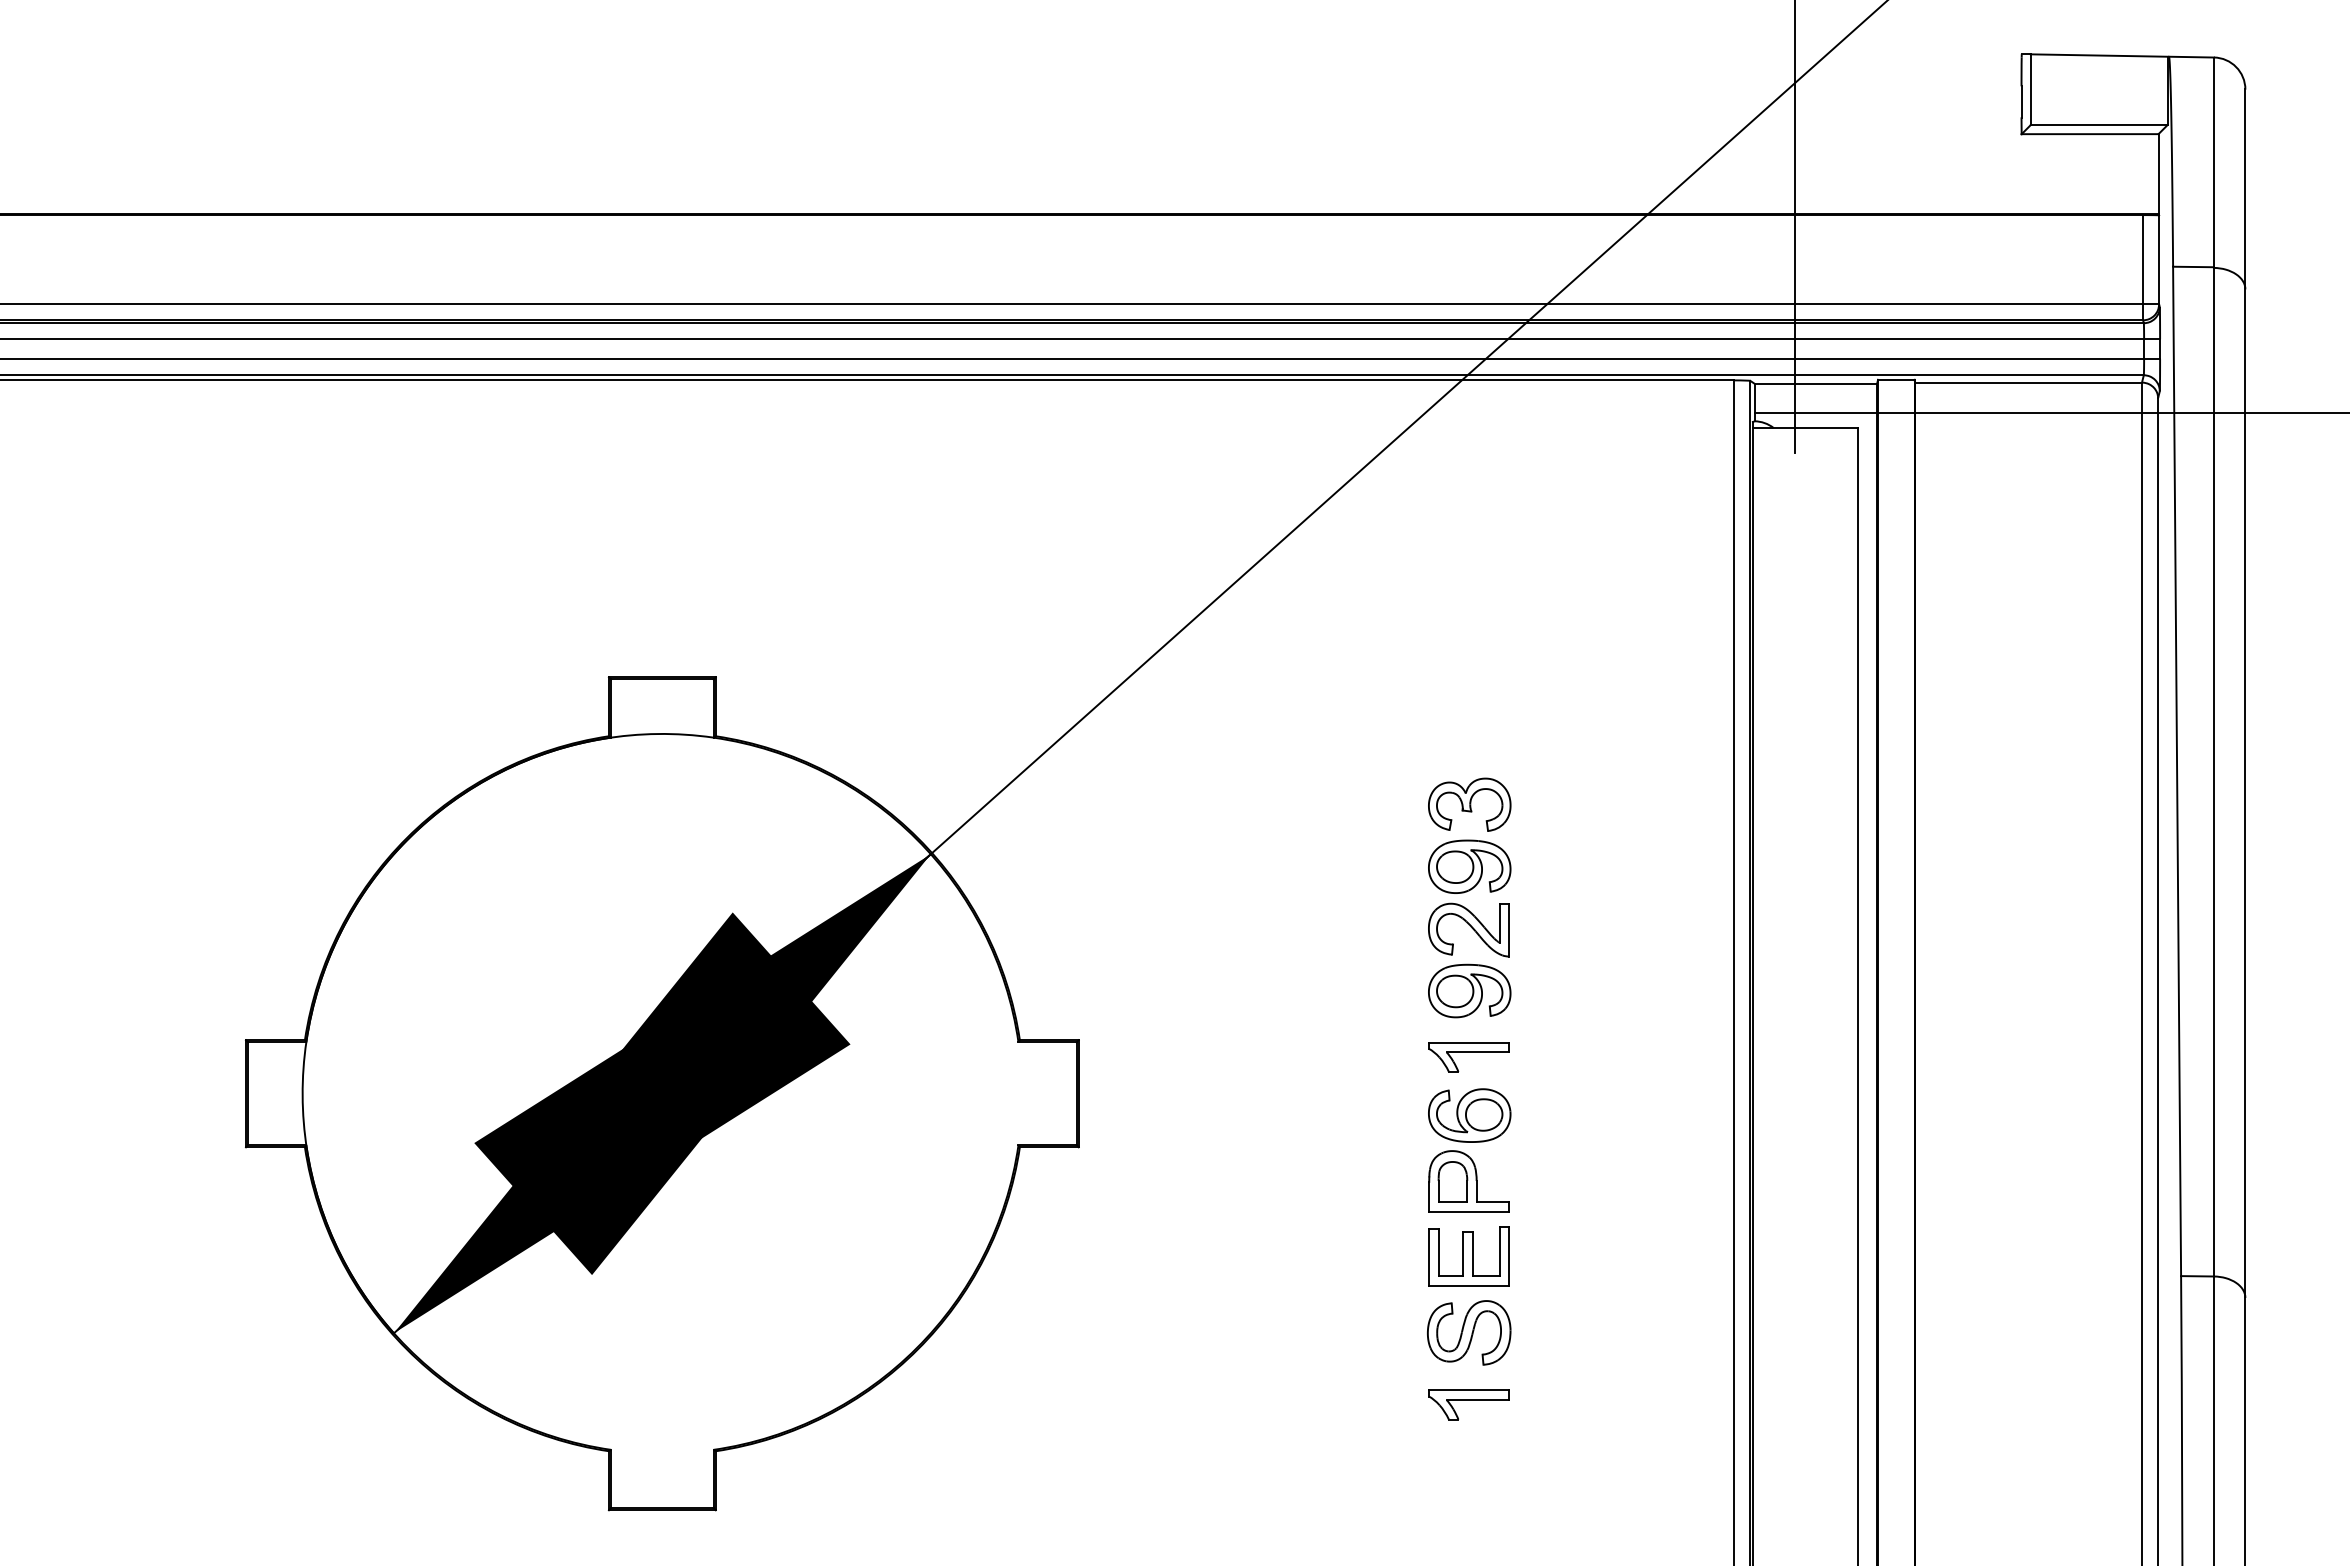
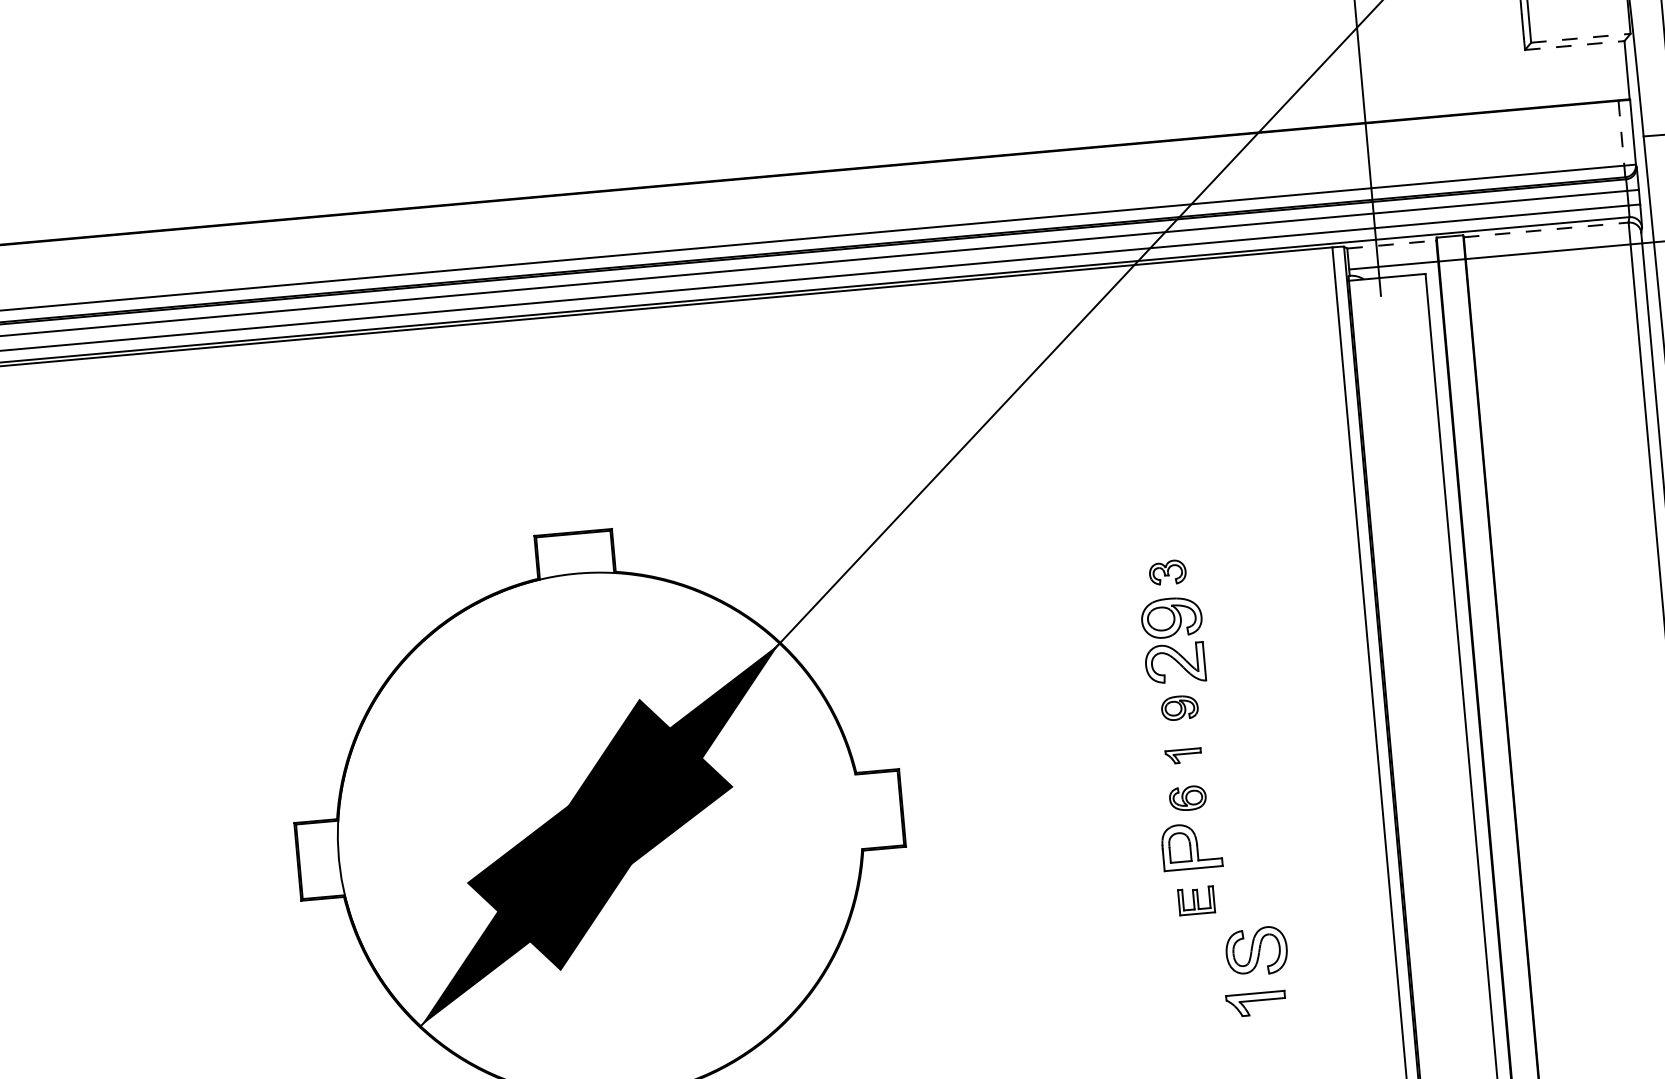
line: (2099, 125) -> (1581, 38), solid -> dashed
line: (2090, 134) -> (1575, 45), solid -> dashed
line: (2143, 267) -> (1622, 138), solid -> dashed
line: (2029, 382) -> (1546, 229), solid -> dashed
line: (1816, 383) -> (1392, 244), solid -> dashed
part: (1469, 804) -> (1167, 572), size x0.6
part: (1469, 990) -> (1179, 707), size x0.6
part: (1468, 1057) -> (1183, 756), size x0.6
part: (1469, 1115) -> (1187, 798), size x0.6
part: (1468, 1256) -> (1196, 900), size x0.6
part: (1469, 1332) -> (1256, 951), moved
part: (1468, 1404) -> (1255, 1003), moved

